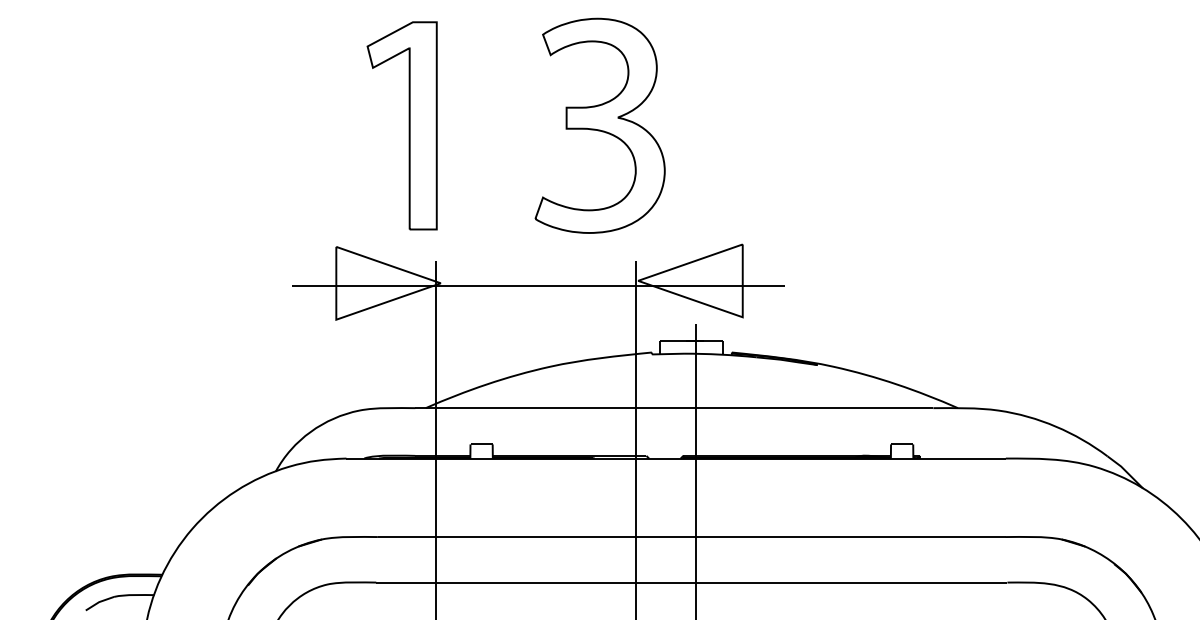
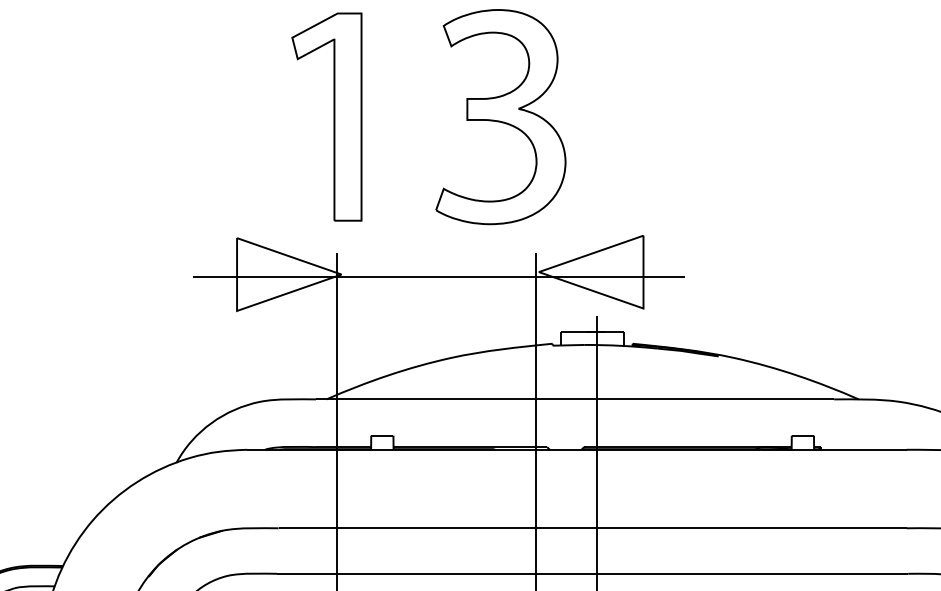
part: (408, 125) -> (333, 116), moved

